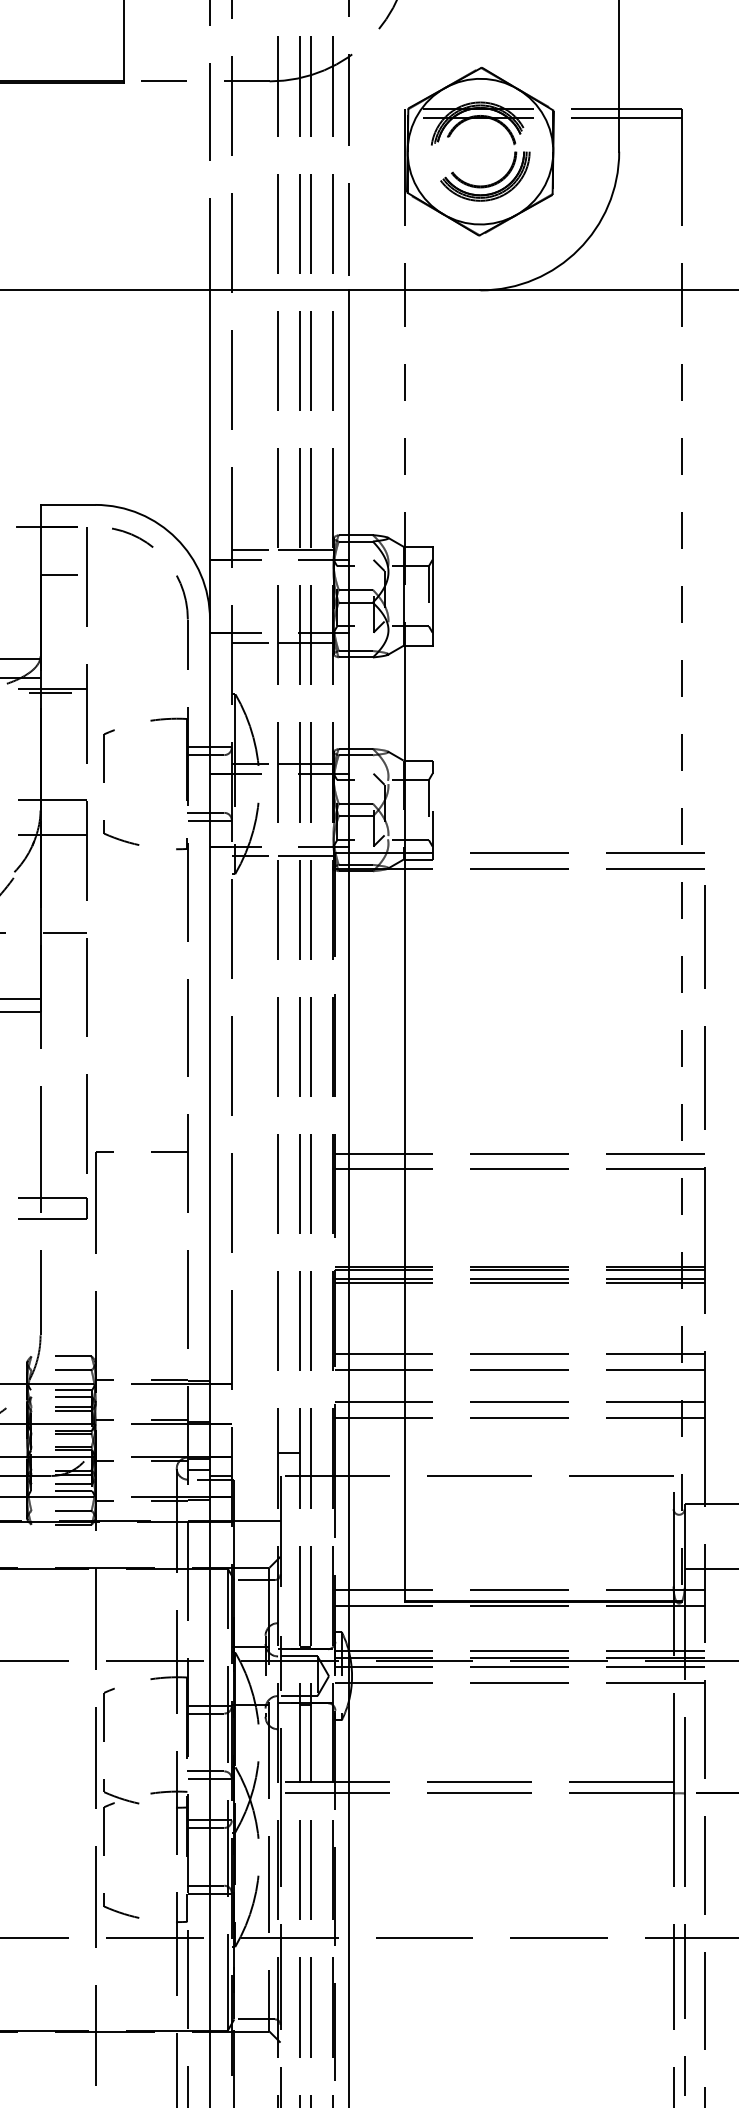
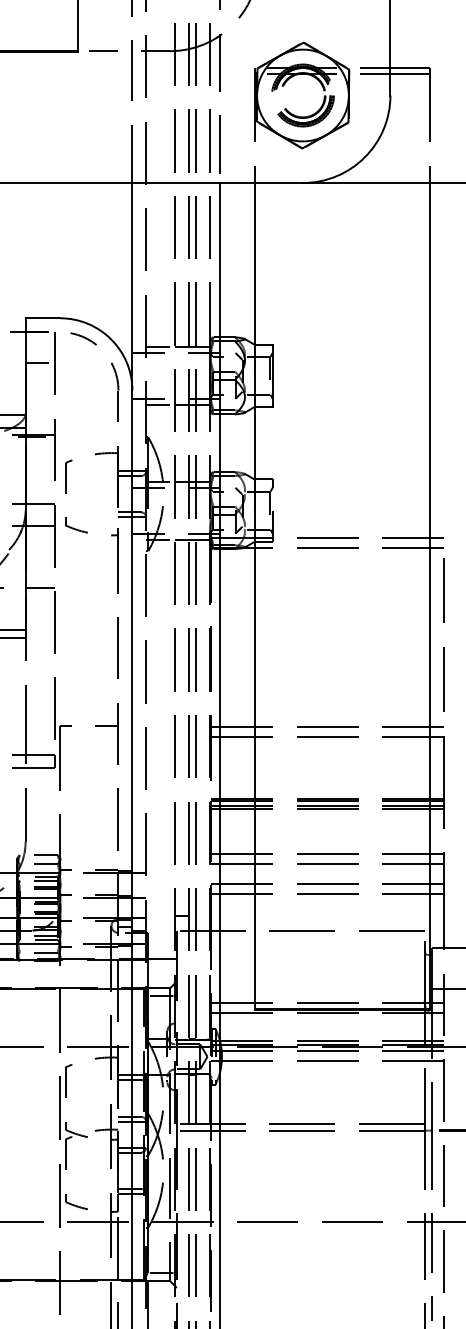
line: (405, 418) -> (255, 263), dashed -> solid
line: (682, 946) -> (430, 596), dashed -> solid

